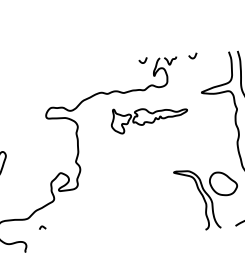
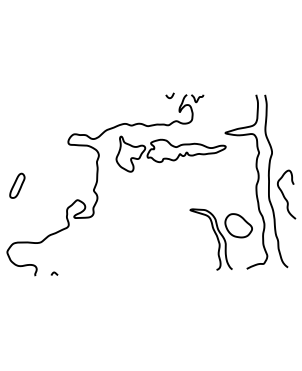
curve: (191, 56) -> (218, 96), removed
part: (148, 118) -> (170, 153), size x1.43
curve: (42, 227) -> (54, 273), moved

